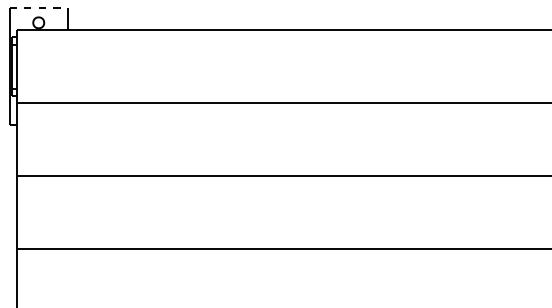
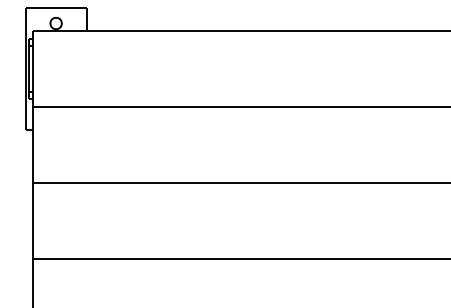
line: (39, 8) -> (56, 8), dashed -> solid

